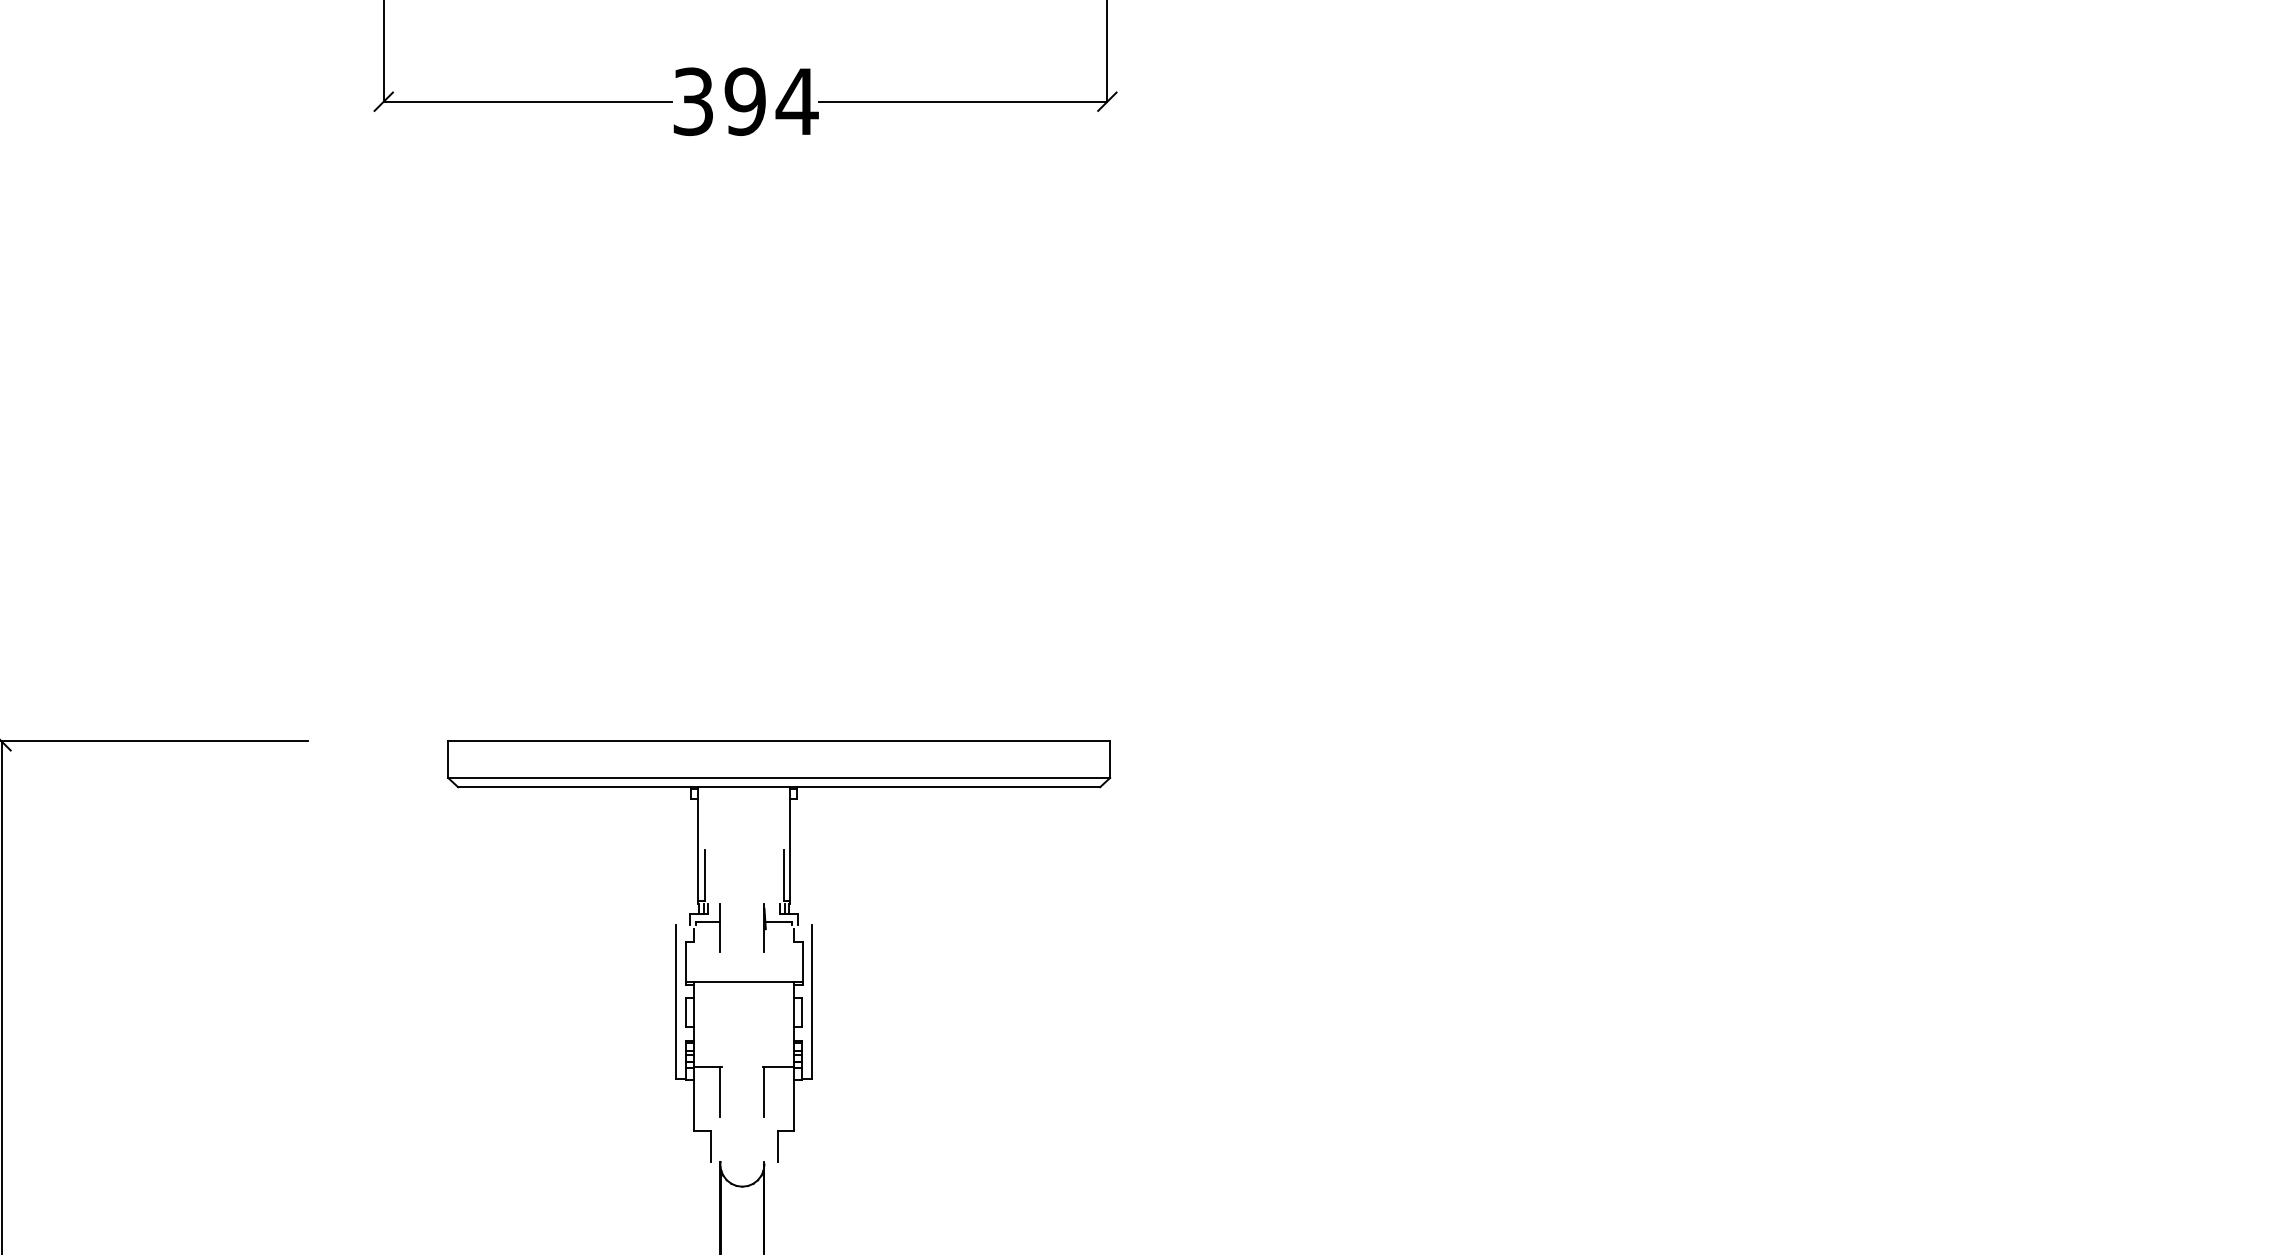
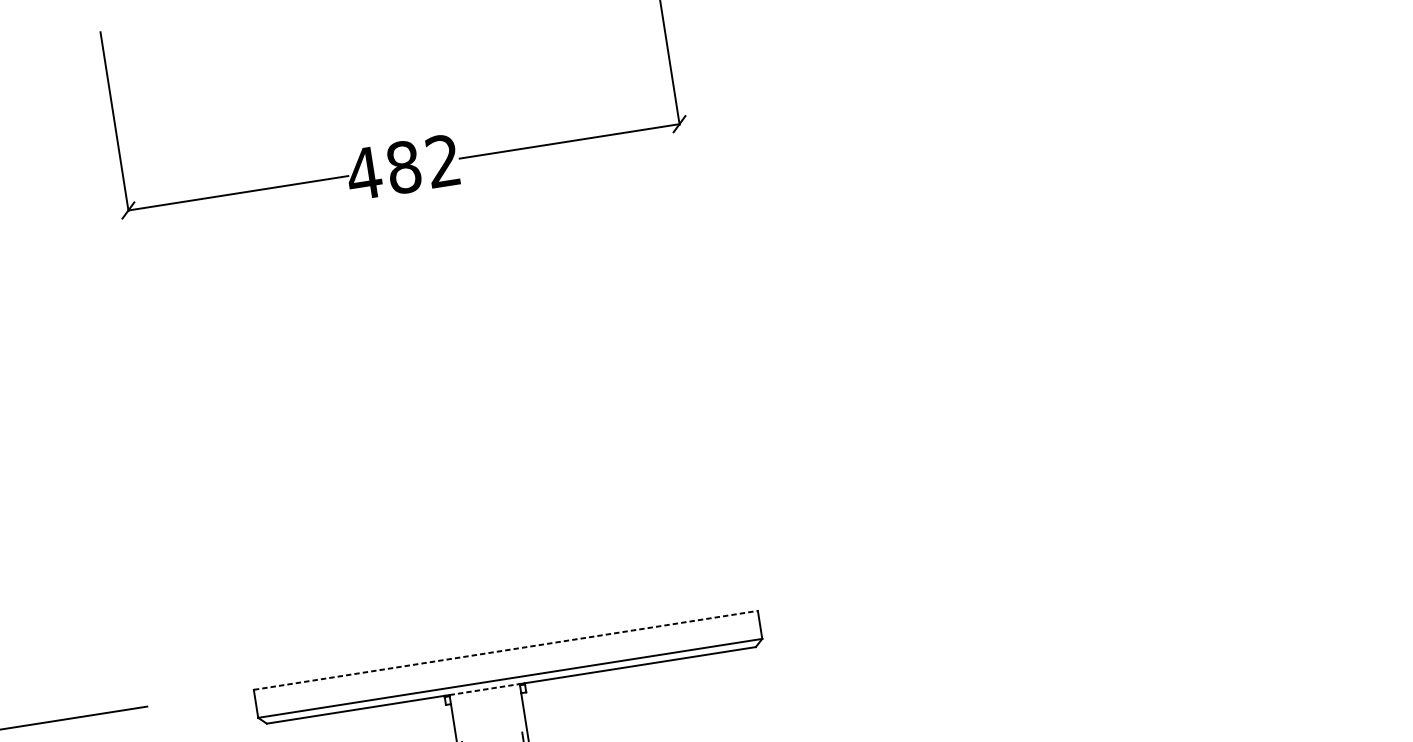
text: (744, 101) -> (403, 167), 394 -> 482
line: (779, 741) -> (506, 650), solid -> dashed
line: (744, 787) -> (484, 689), solid -> dashed

